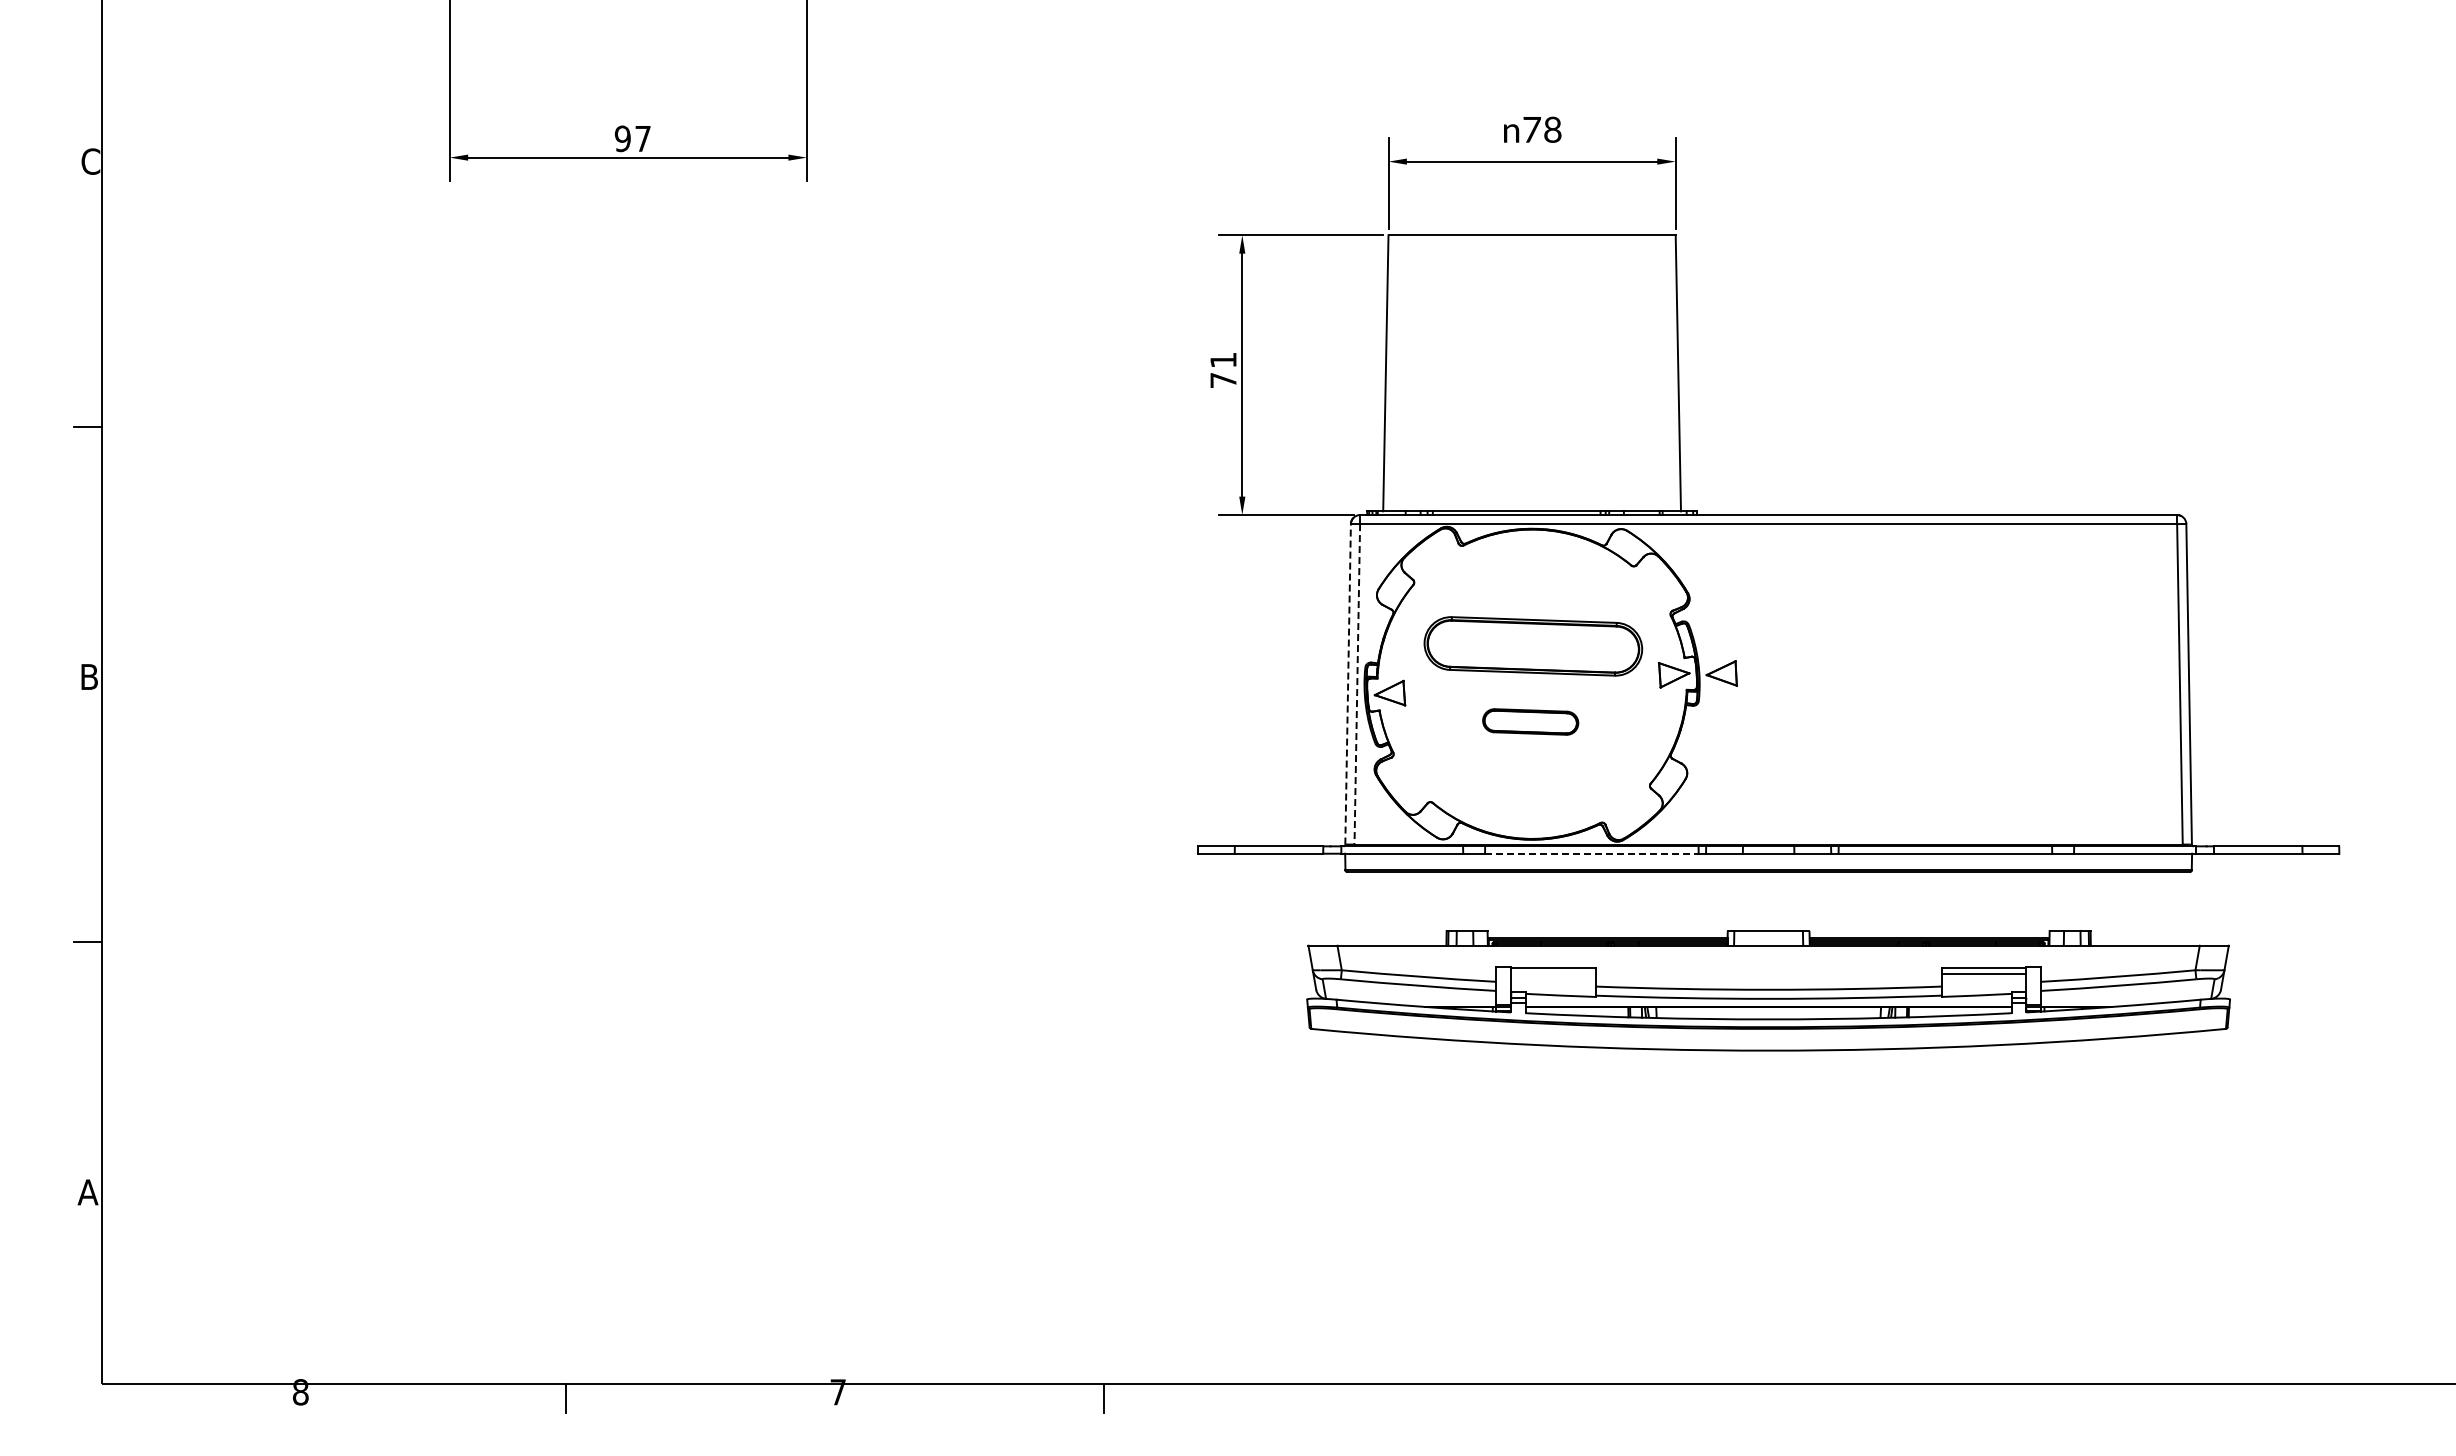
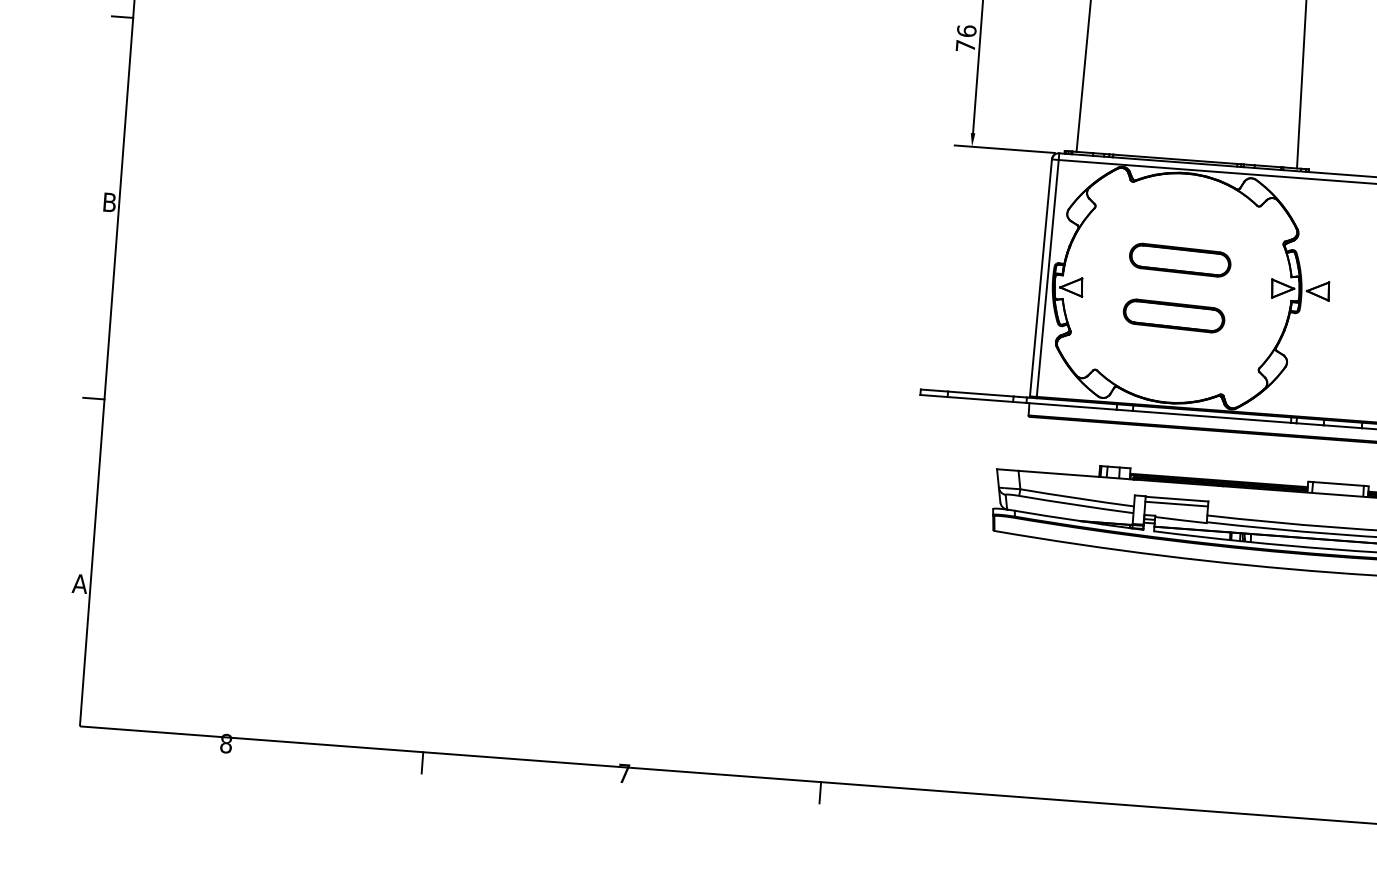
text: (1223, 360) -> (966, 31), 71 -> 76
part: (1533, 646) -> (1180, 260), size x0.62
line: (1348, 683) -> (1041, 277), dashed -> solid
line: (1357, 684) -> (1047, 278), dashed -> solid
part: (1530, 721) -> (1173, 315), size x1.43
line: (1591, 853) -> (1211, 416), dashed -> solid
line: (1552, 974) -> (1176, 504), added

